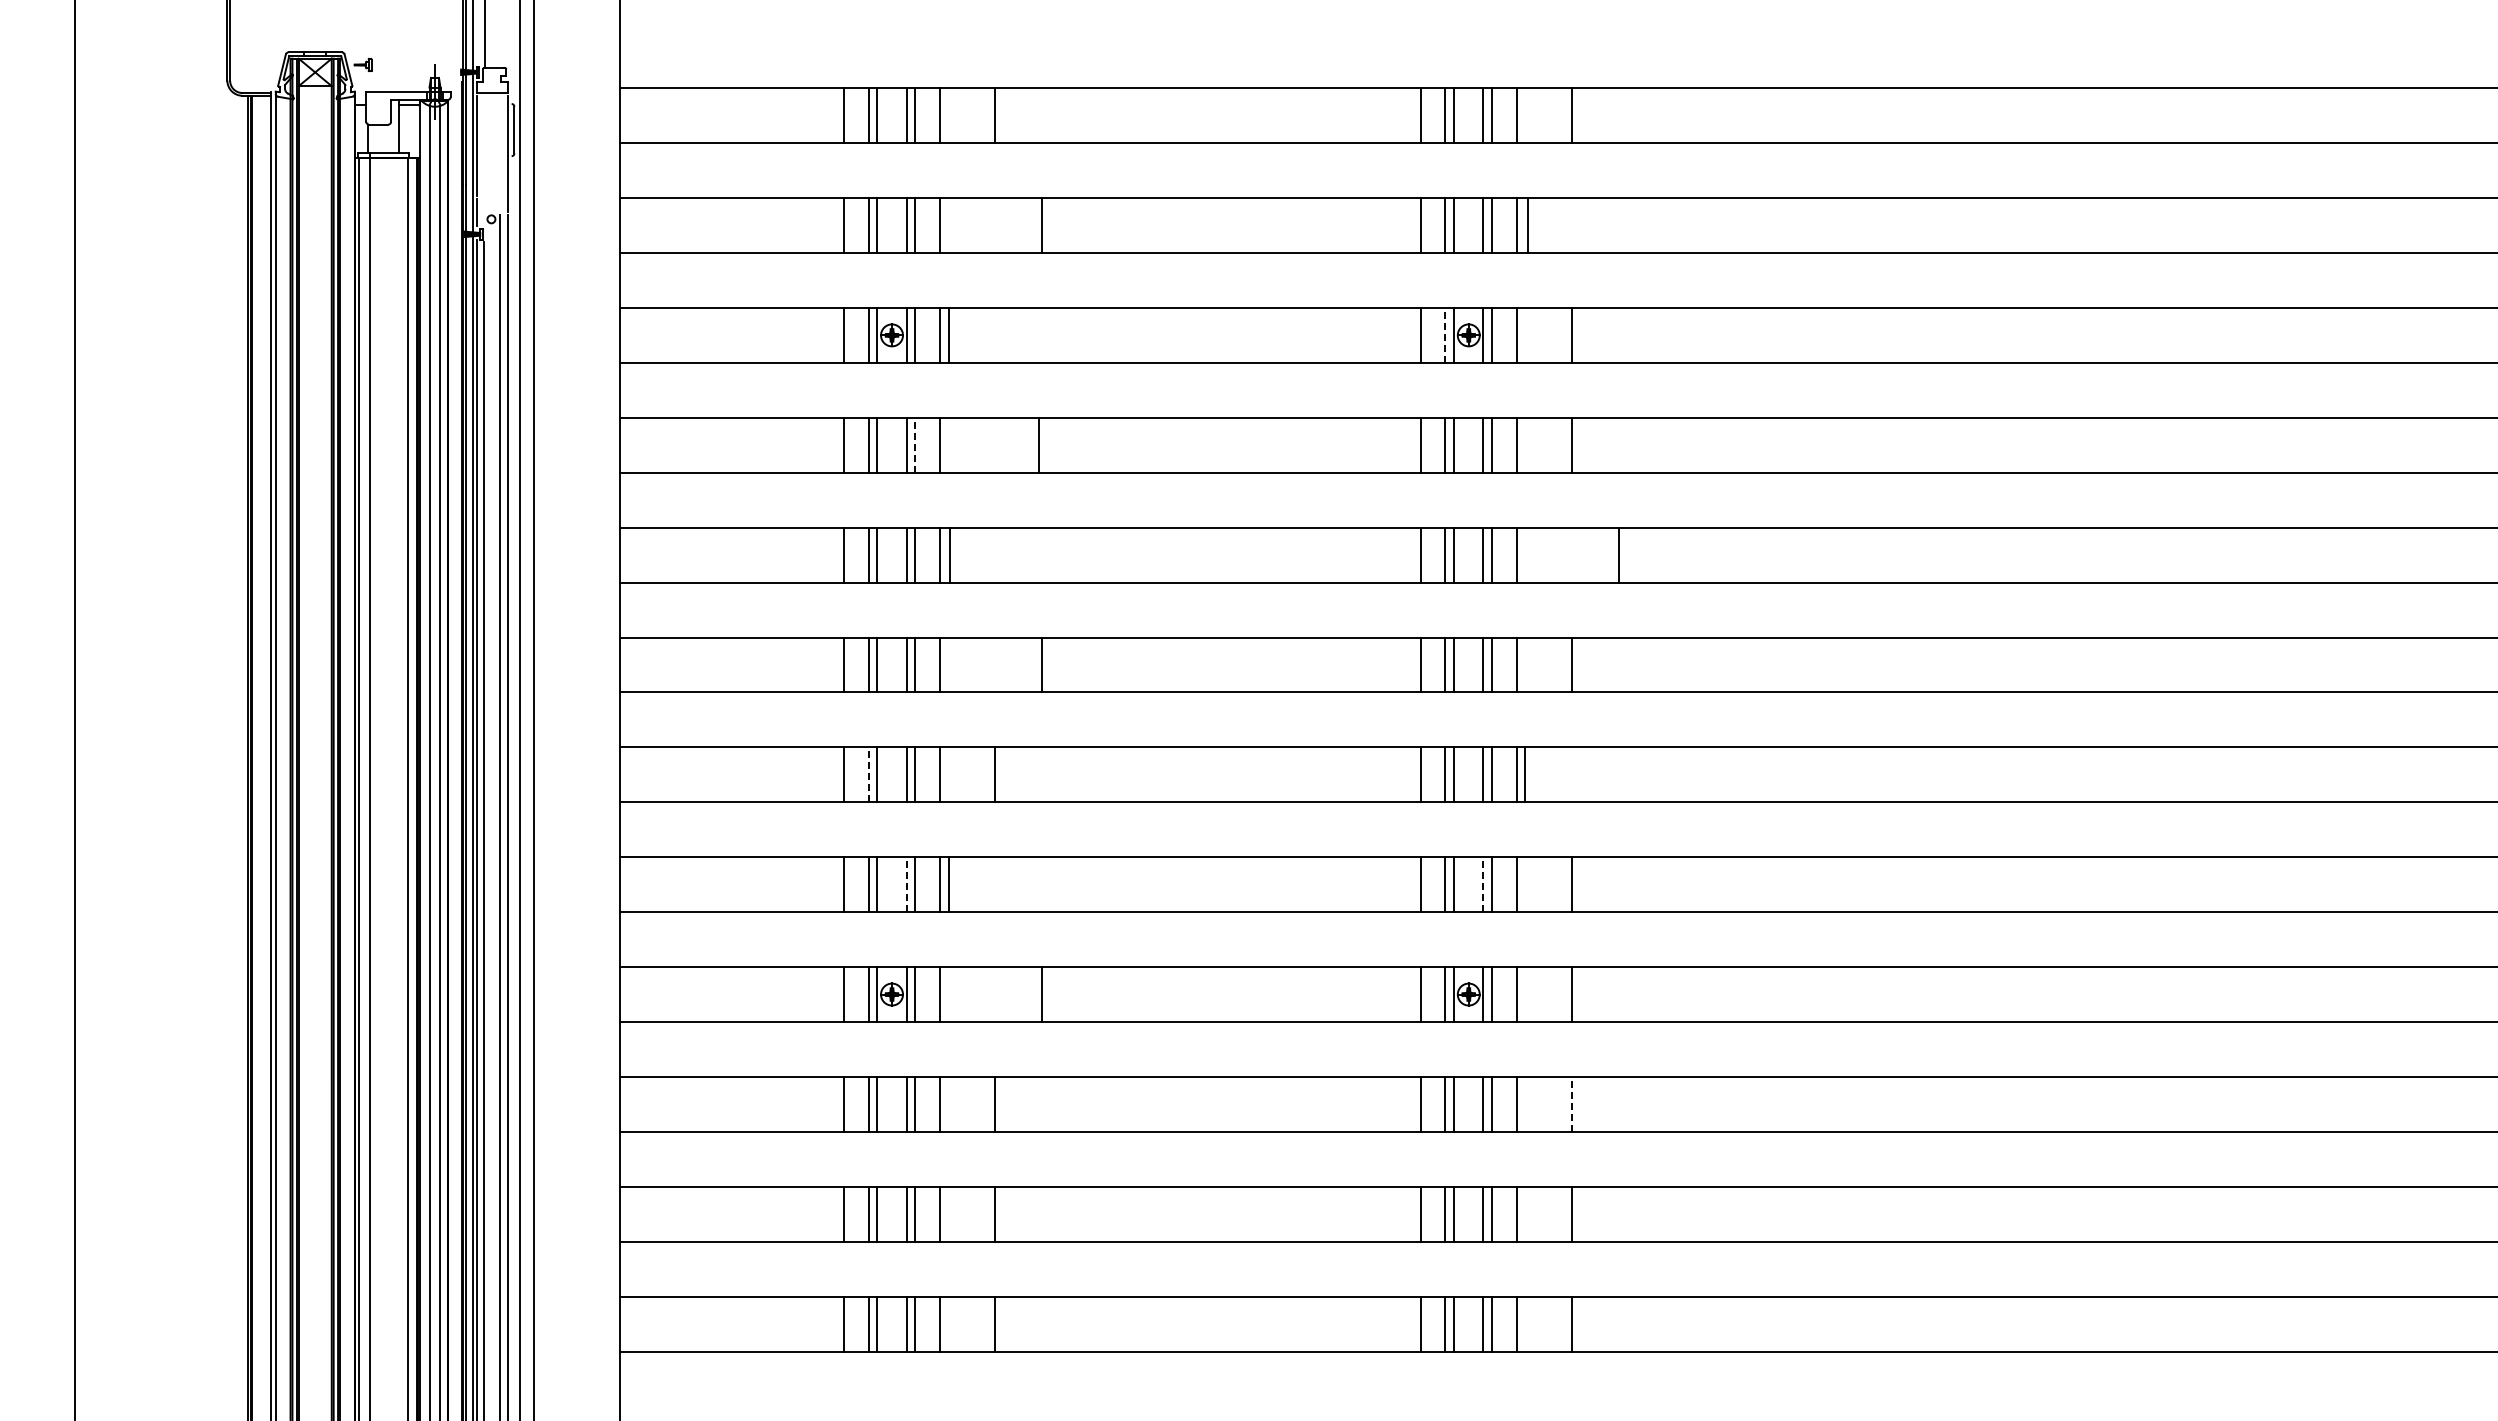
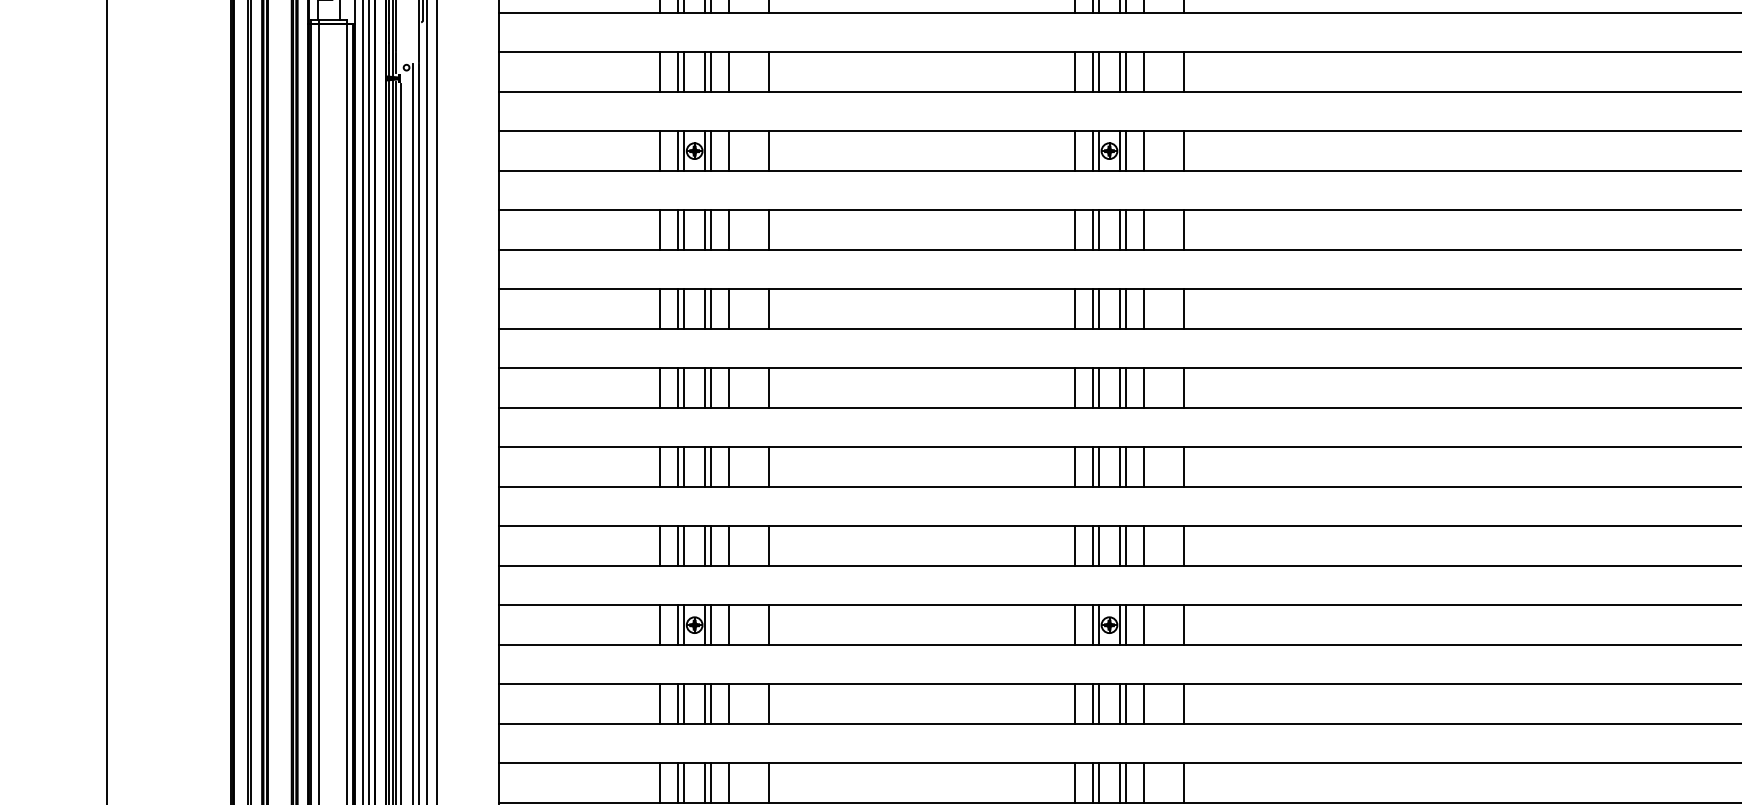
line: (1042, 225) -> (769, 72), moved
line: (1527, 225) -> (1183, 72), moved
line: (949, 334) -> (769, 150), moved
line: (1445, 334) -> (1092, 150), dashed -> solid
line: (915, 444) -> (711, 229), dashed -> solid
line: (1039, 444) -> (769, 229), moved
line: (950, 554) -> (769, 308), moved
line: (1618, 554) -> (1183, 308), moved
line: (1042, 664) -> (769, 387), moved
line: (868, 774) -> (677, 466), dashed -> solid
line: (1524, 774) -> (1183, 466), moved
line: (906, 884) -> (705, 546), dashed -> solid
line: (949, 884) -> (769, 546), moved
line: (1483, 884) -> (1120, 546), dashed -> solid
line: (1042, 994) -> (769, 625), moved
line: (1571, 1103) -> (1183, 703), dashed -> solid

